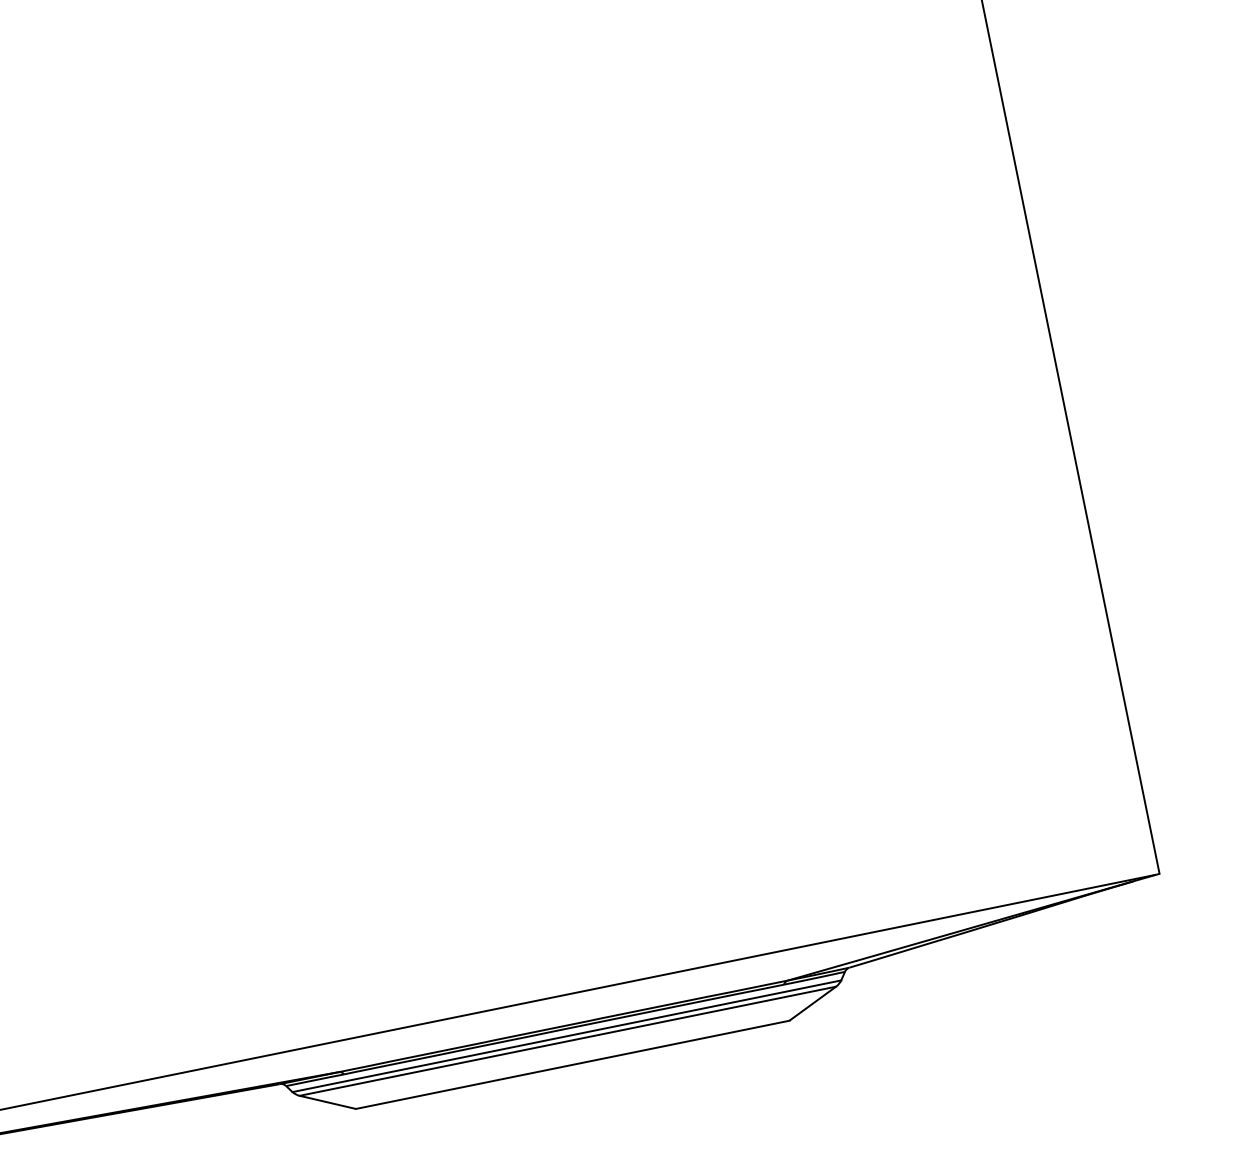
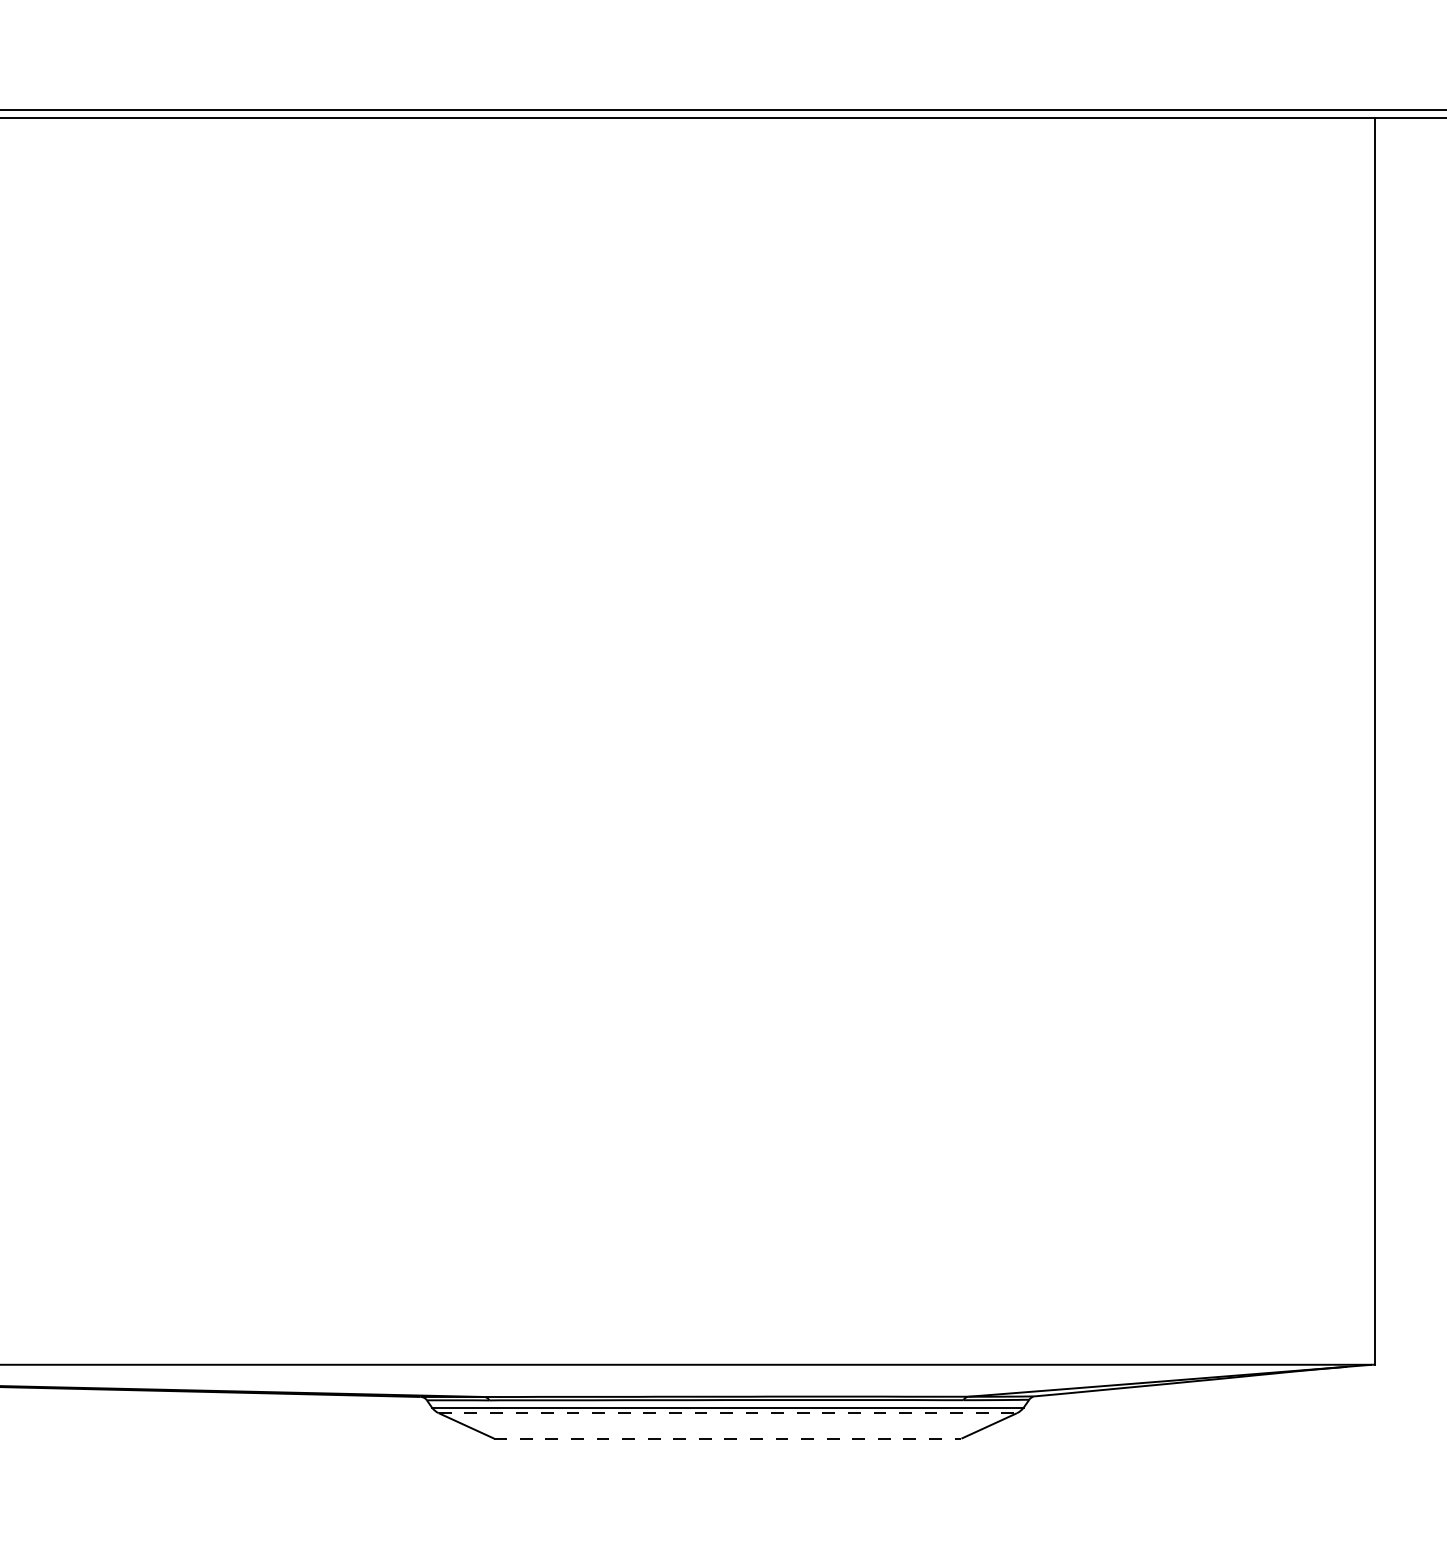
line: (568, 1041) -> (728, 1413), solid -> dashed
line: (572, 1064) -> (727, 1438), solid -> dashed

